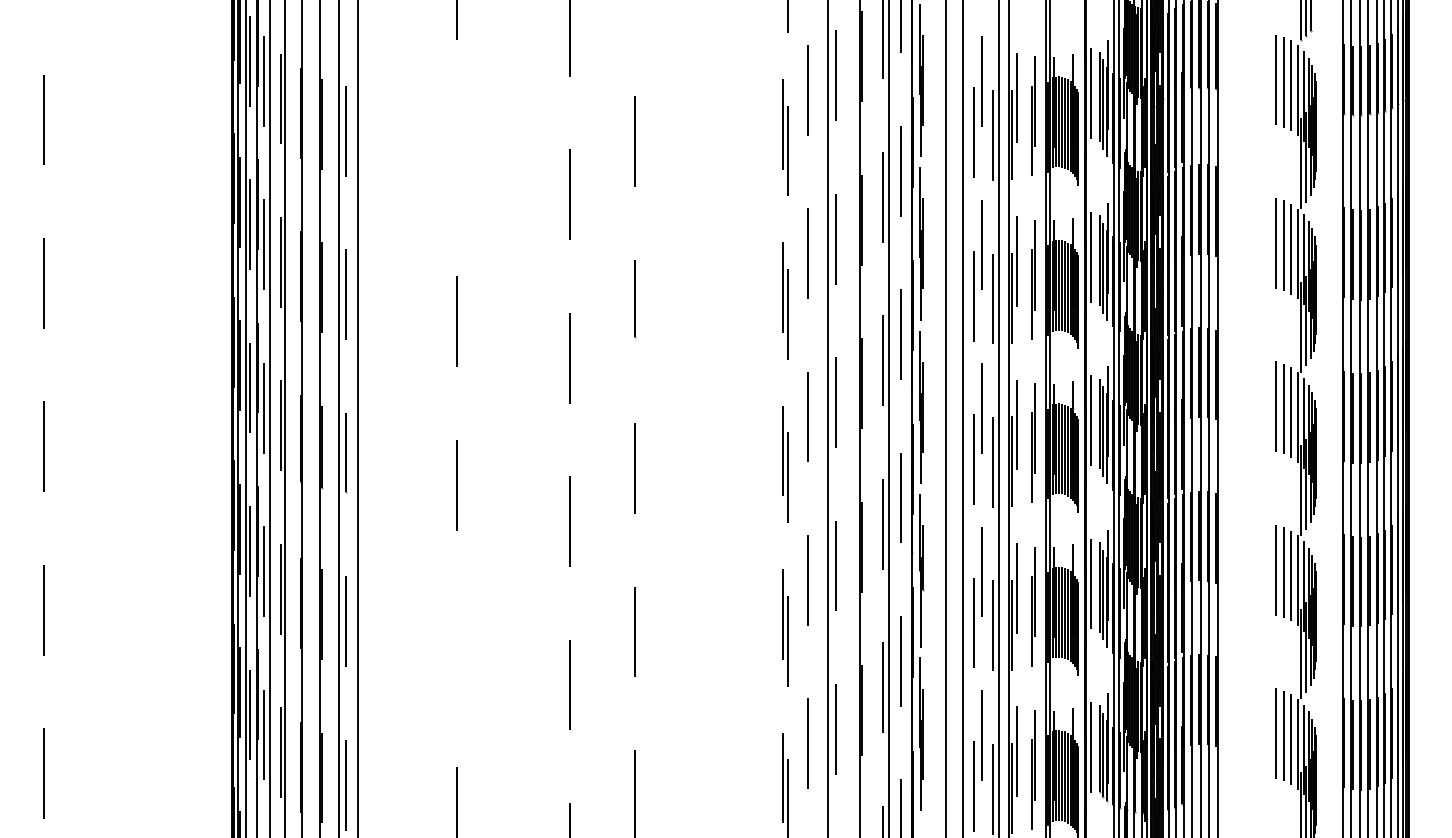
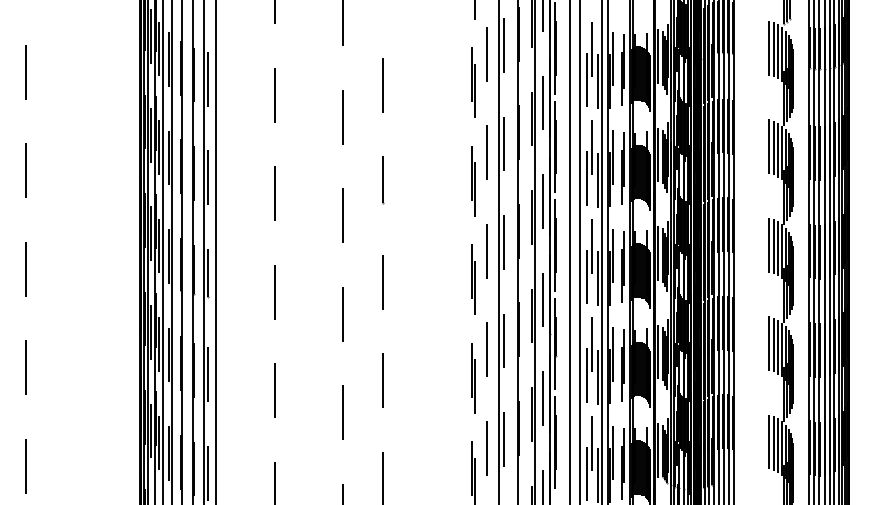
line: (457, 156) -> (275, 94), added
line: (455, 647) -> (274, 390), added

